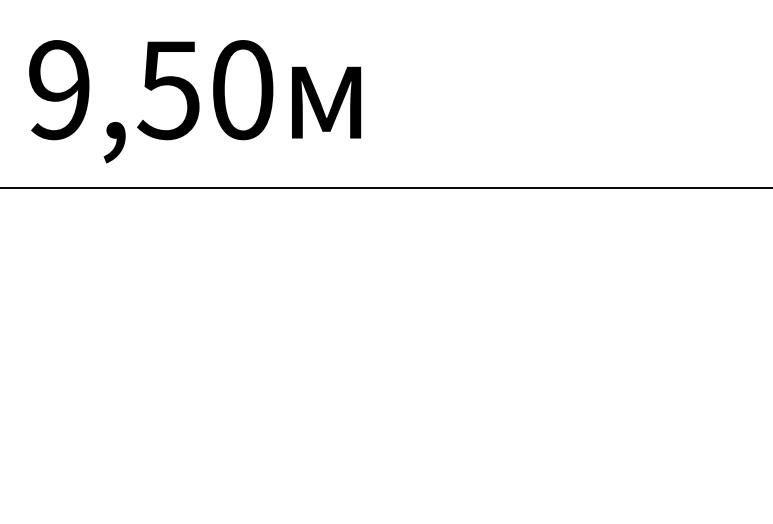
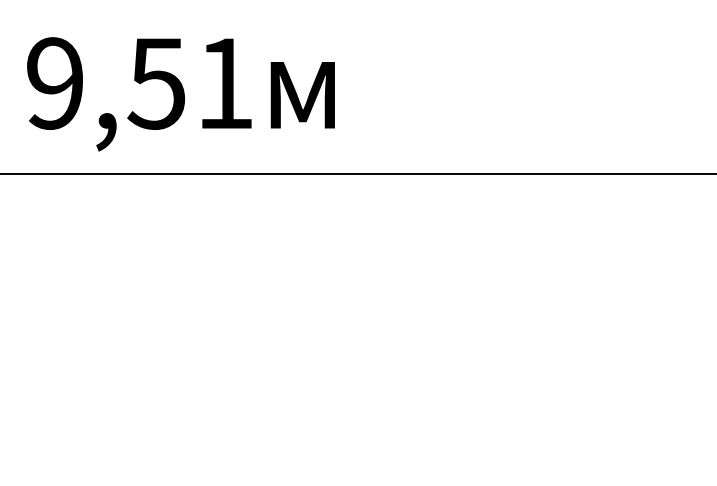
text: (243, 90) -> (225, 83), 9,50 -> 9,51

